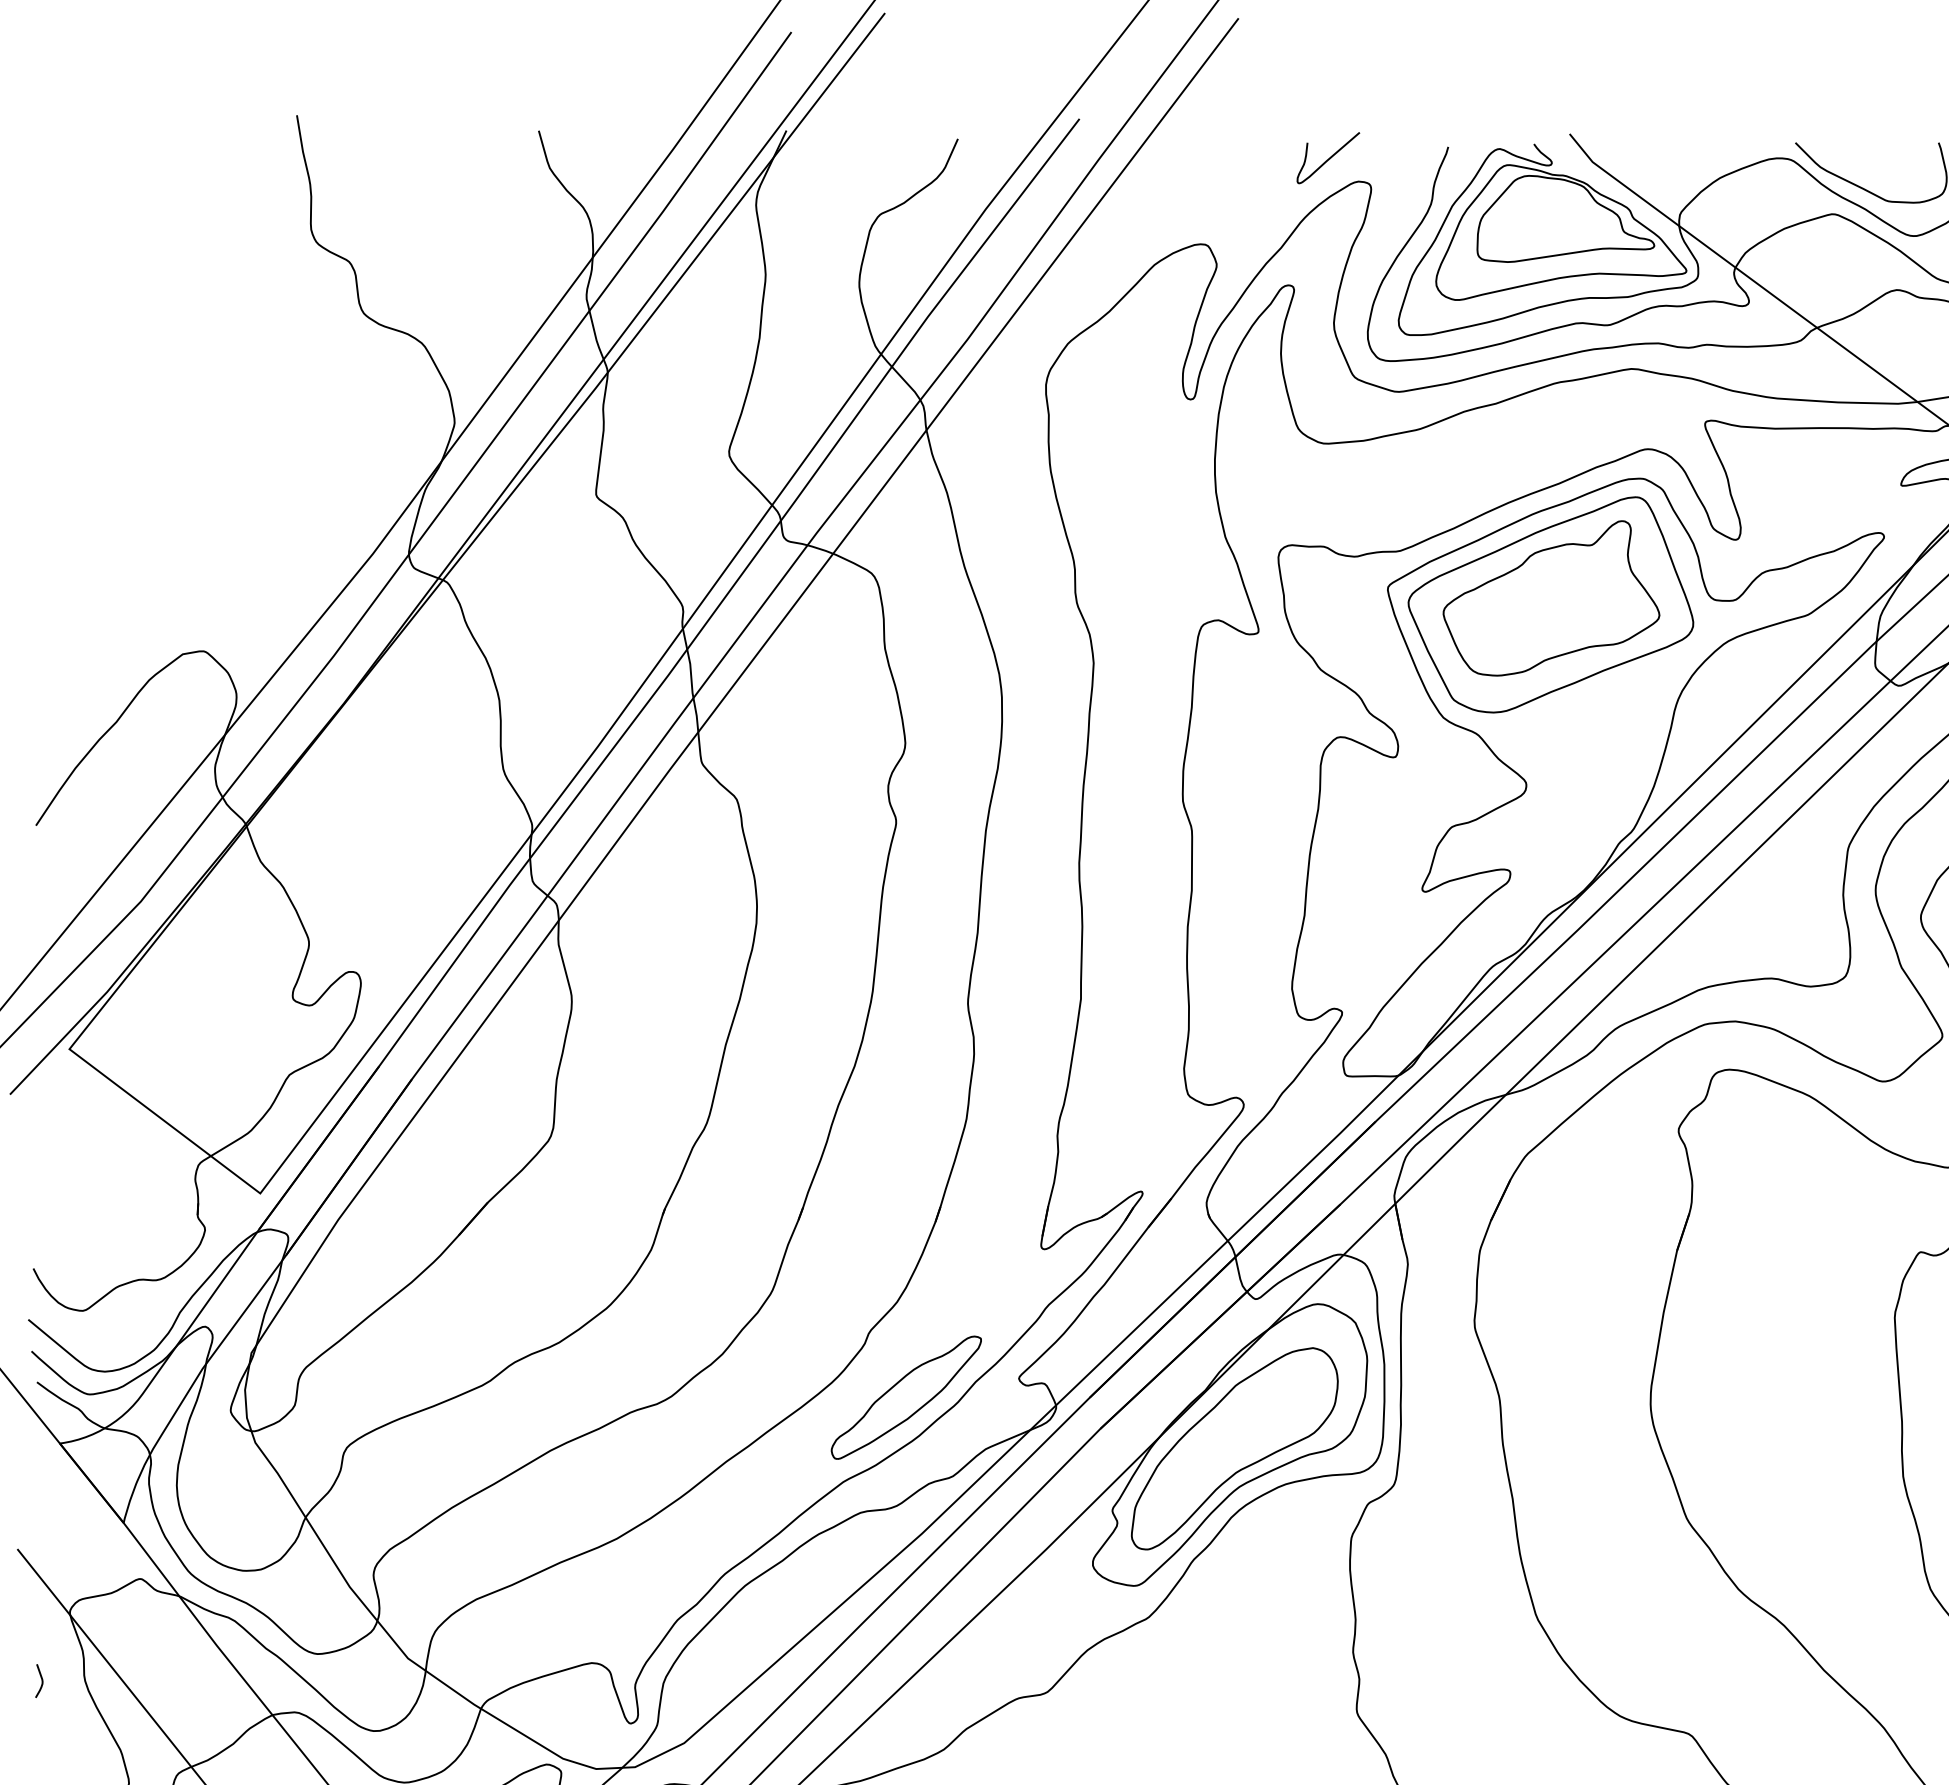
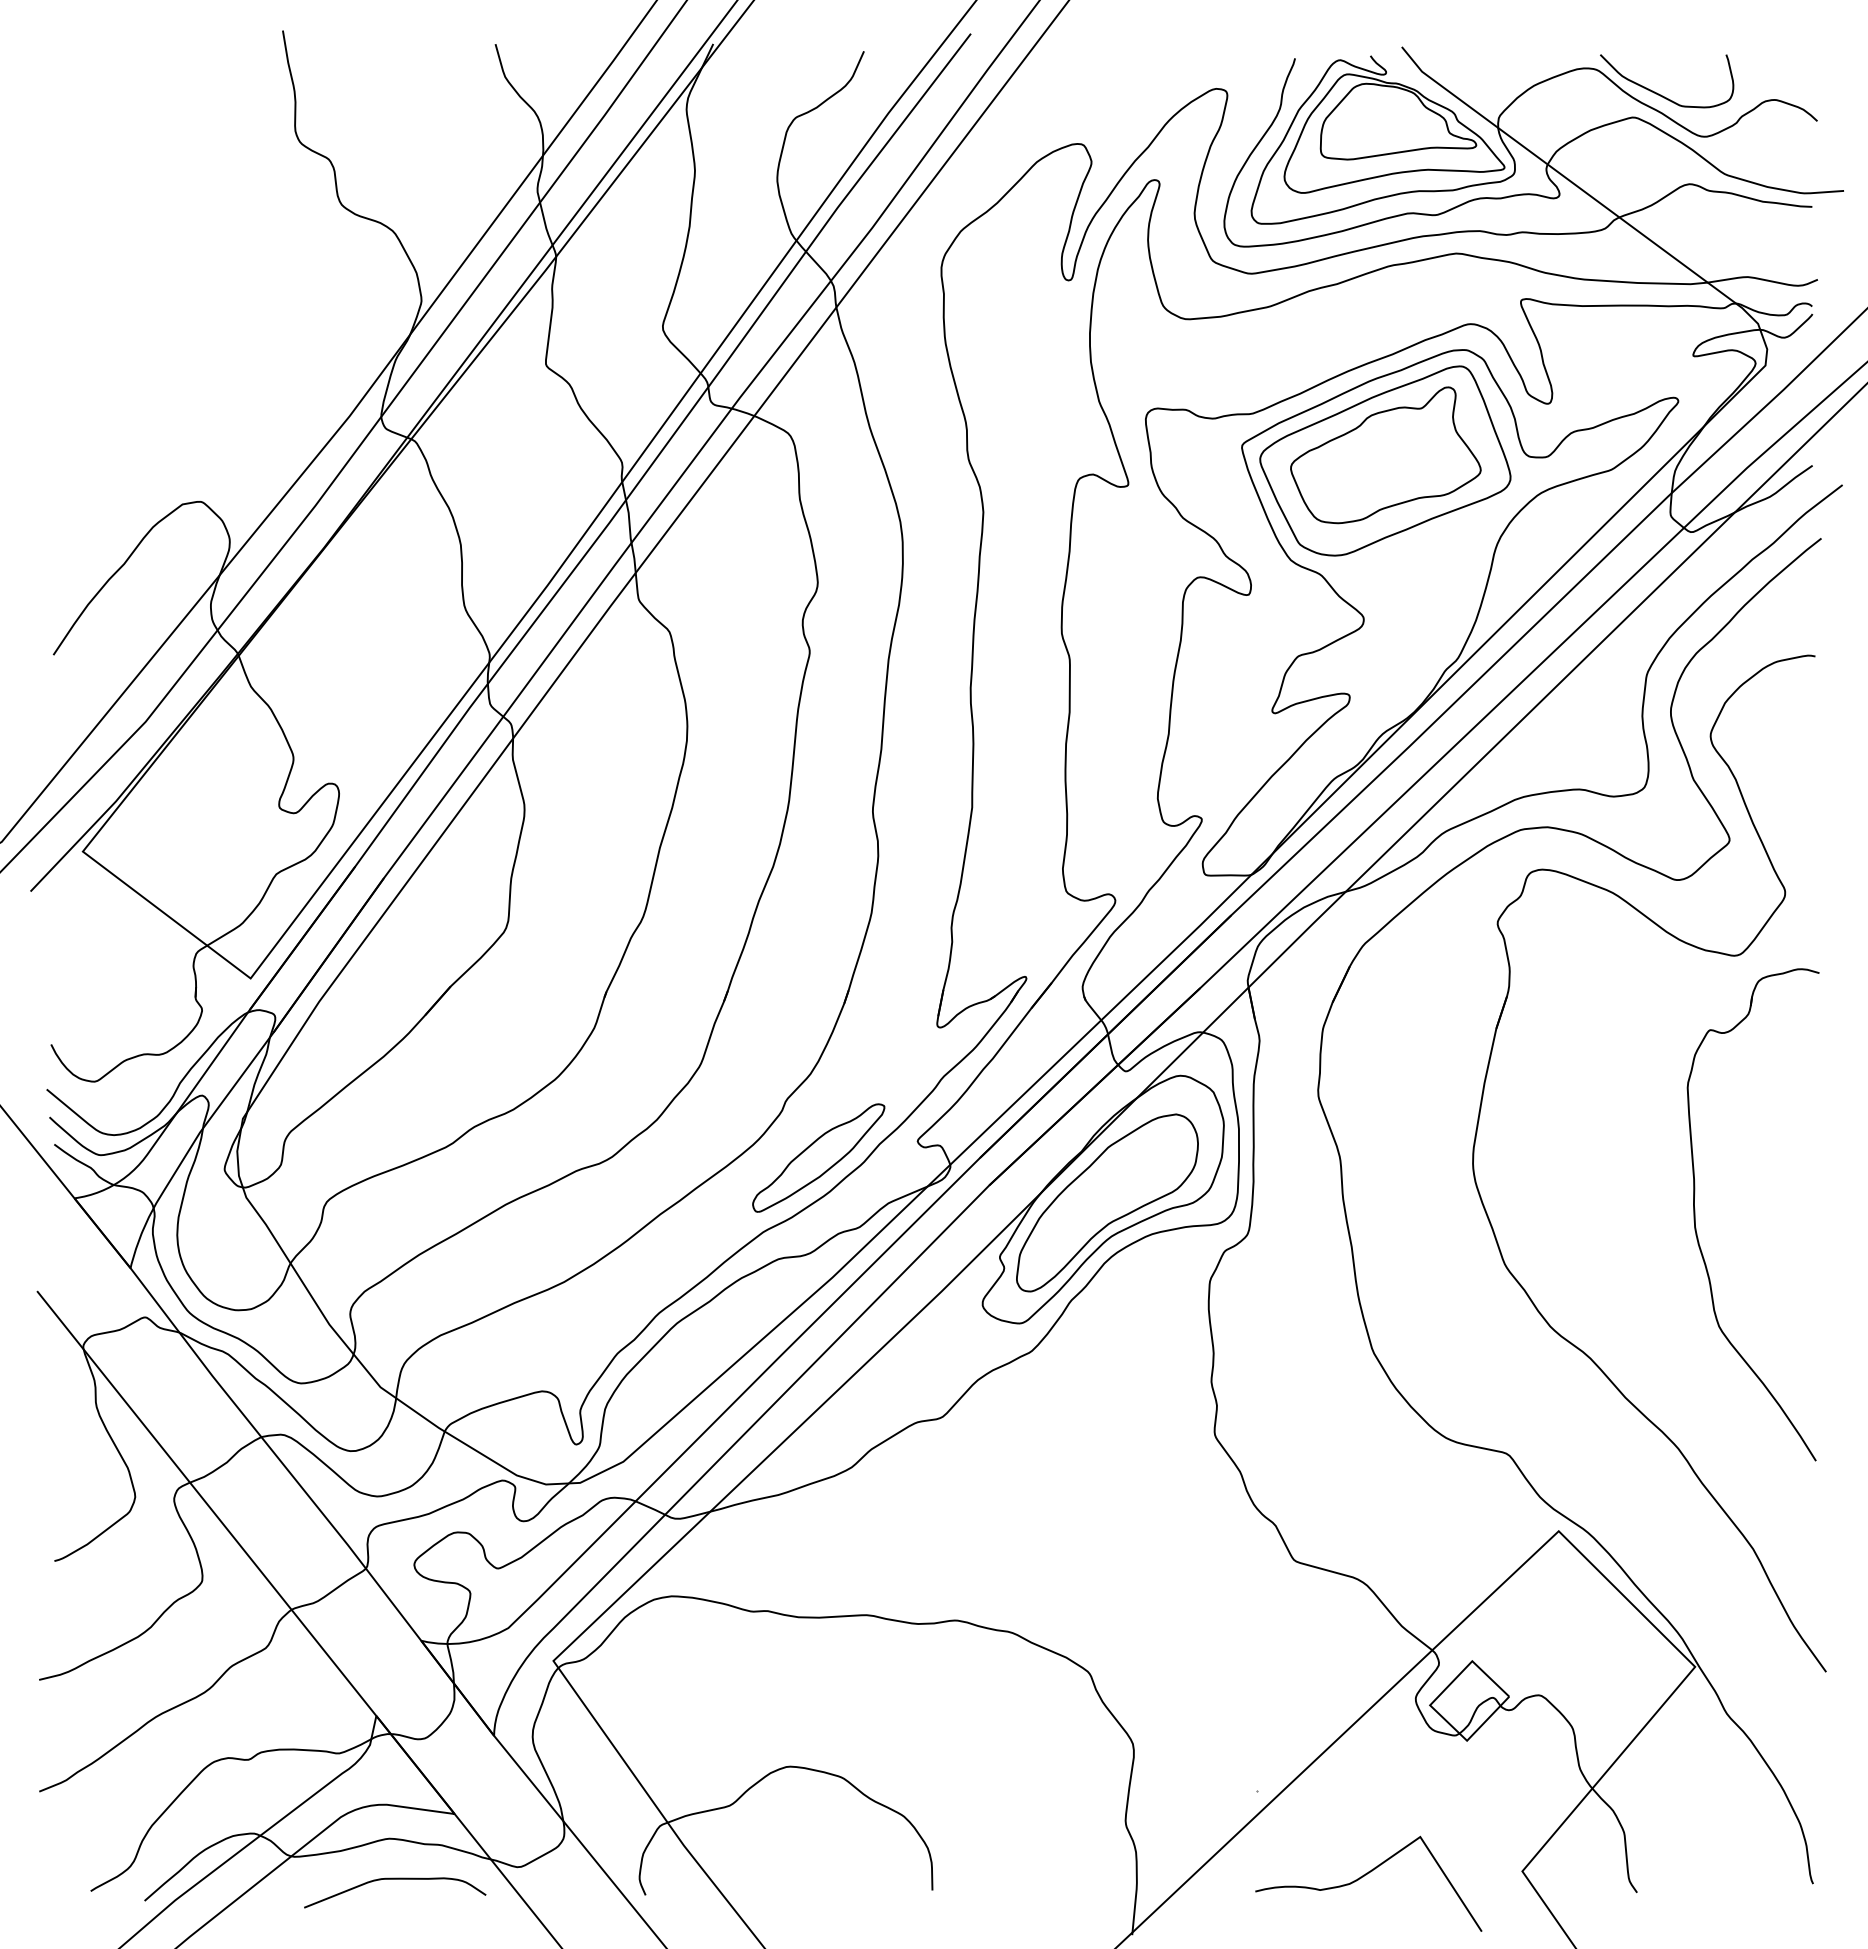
curve: (1328, 158) -> (1189, 68), removed
curve: (40, 1679) -> (57, 1405), removed

